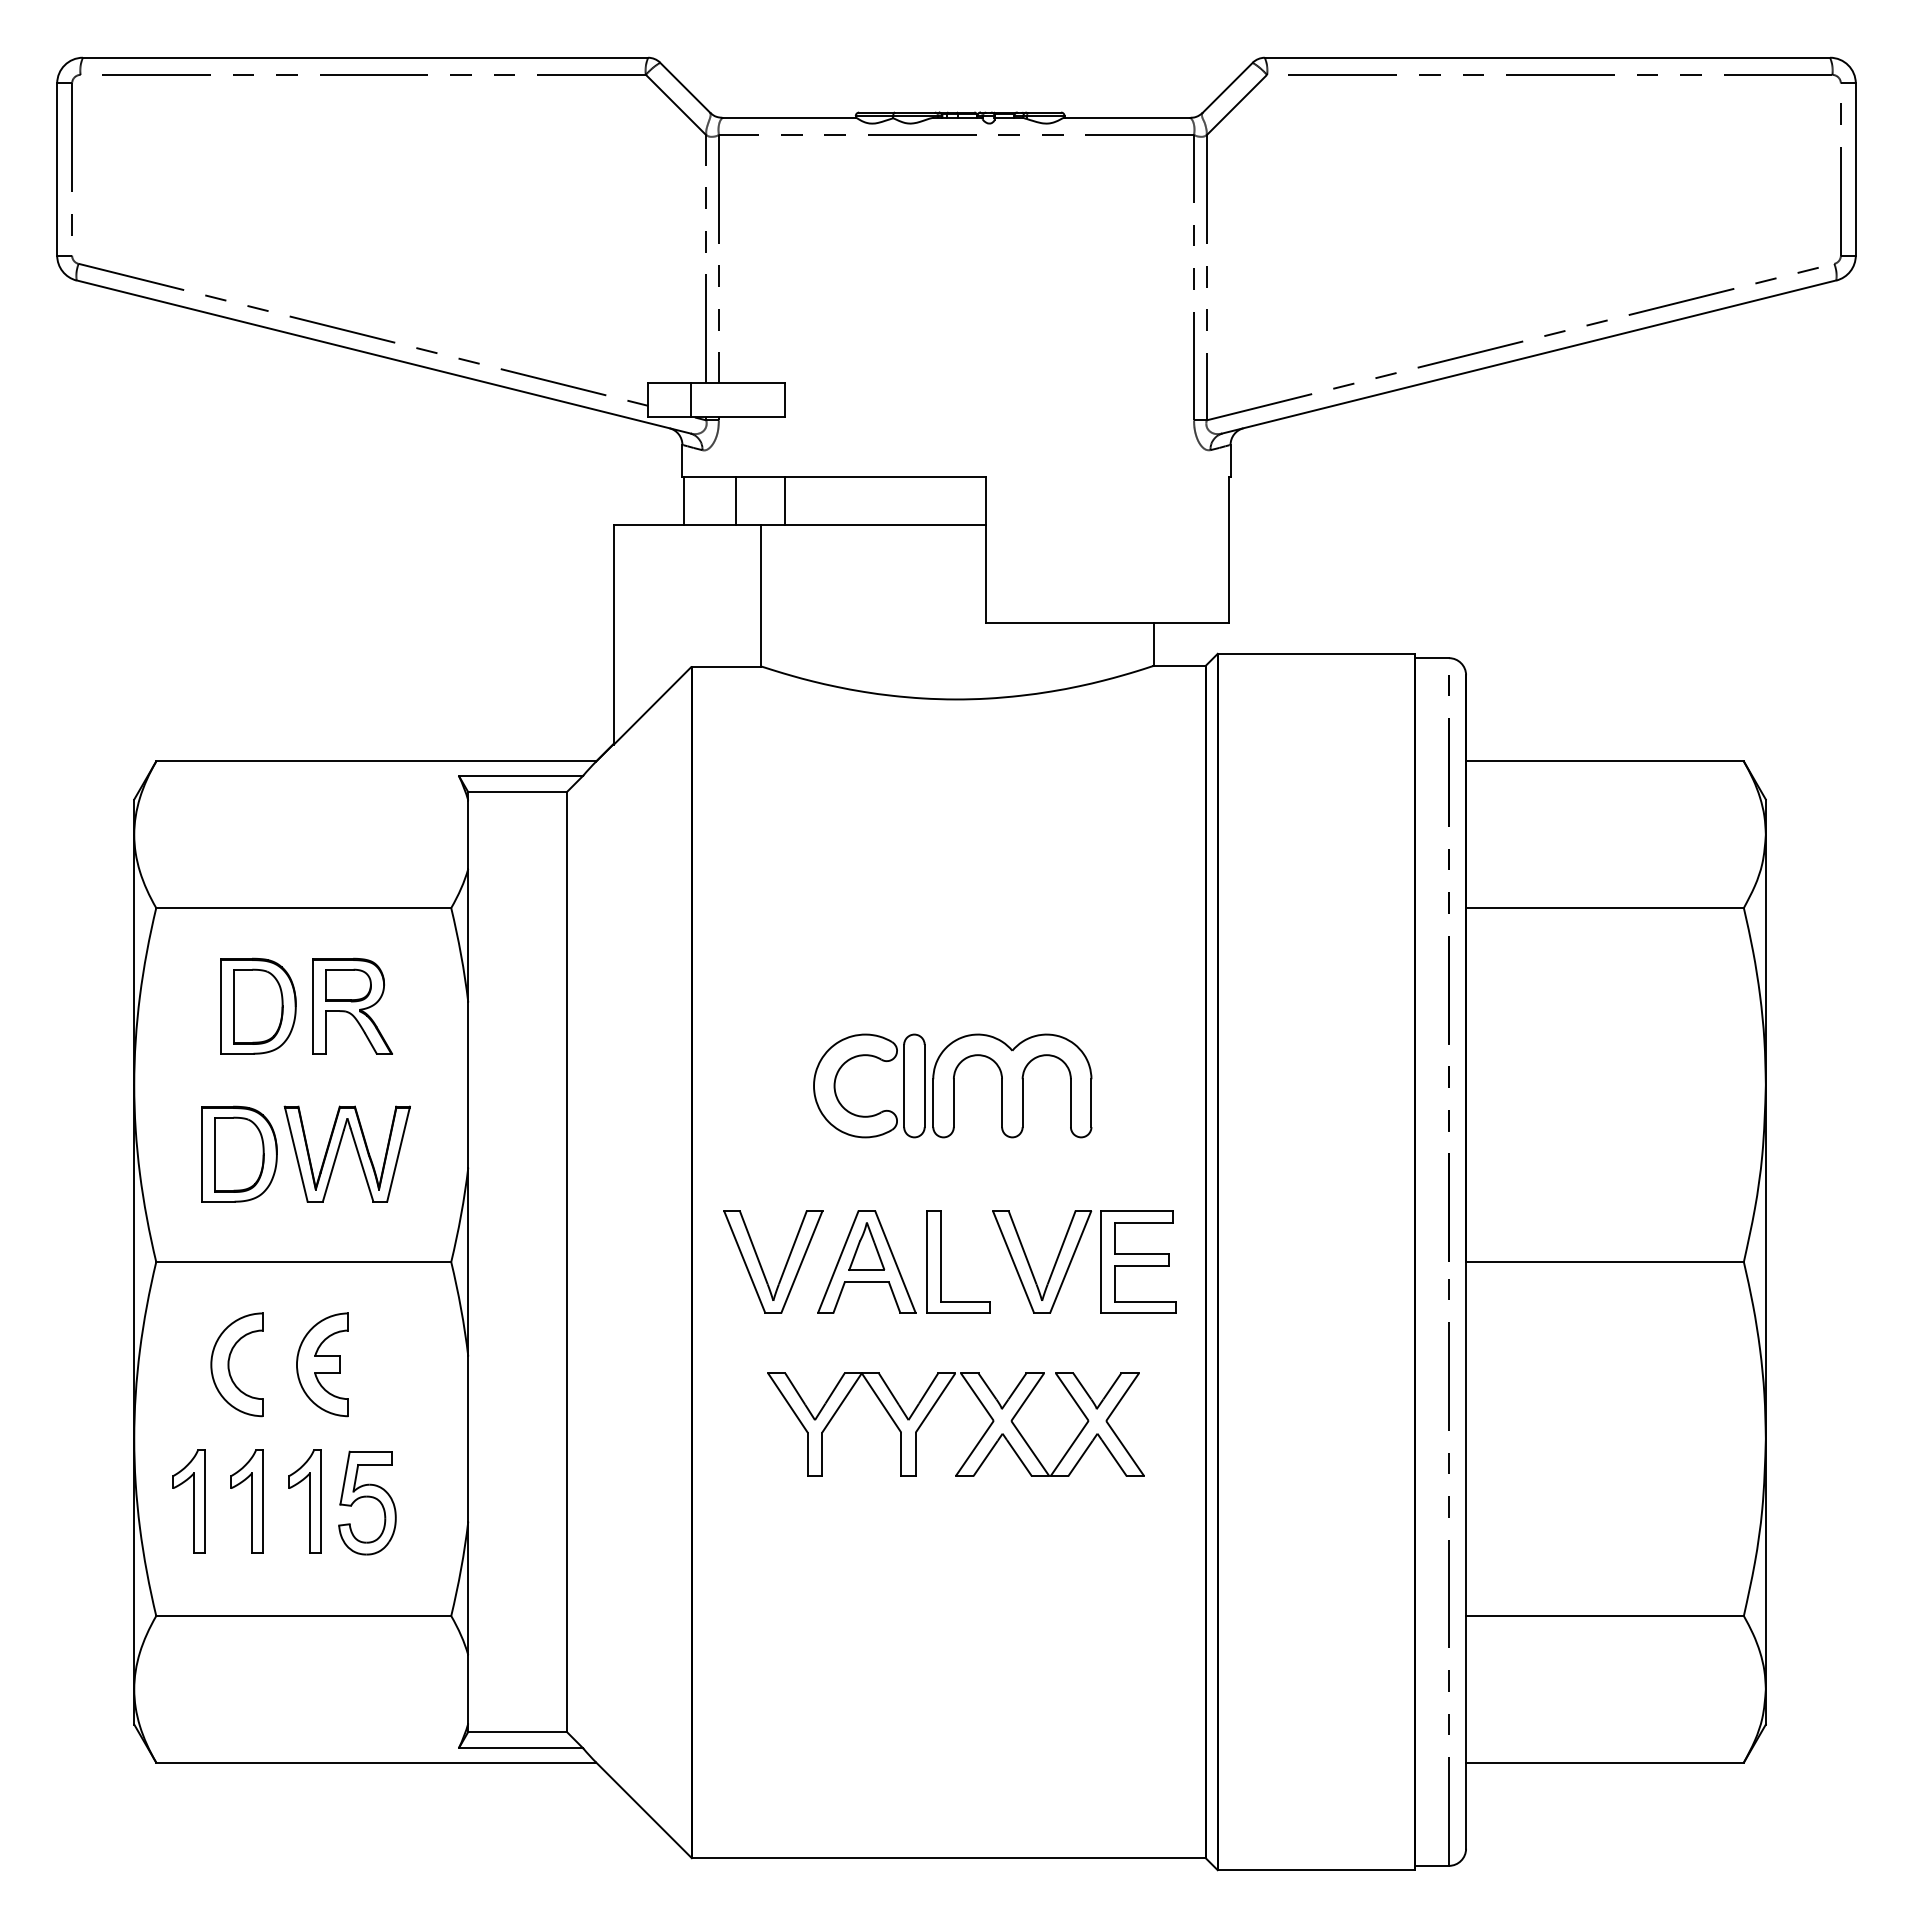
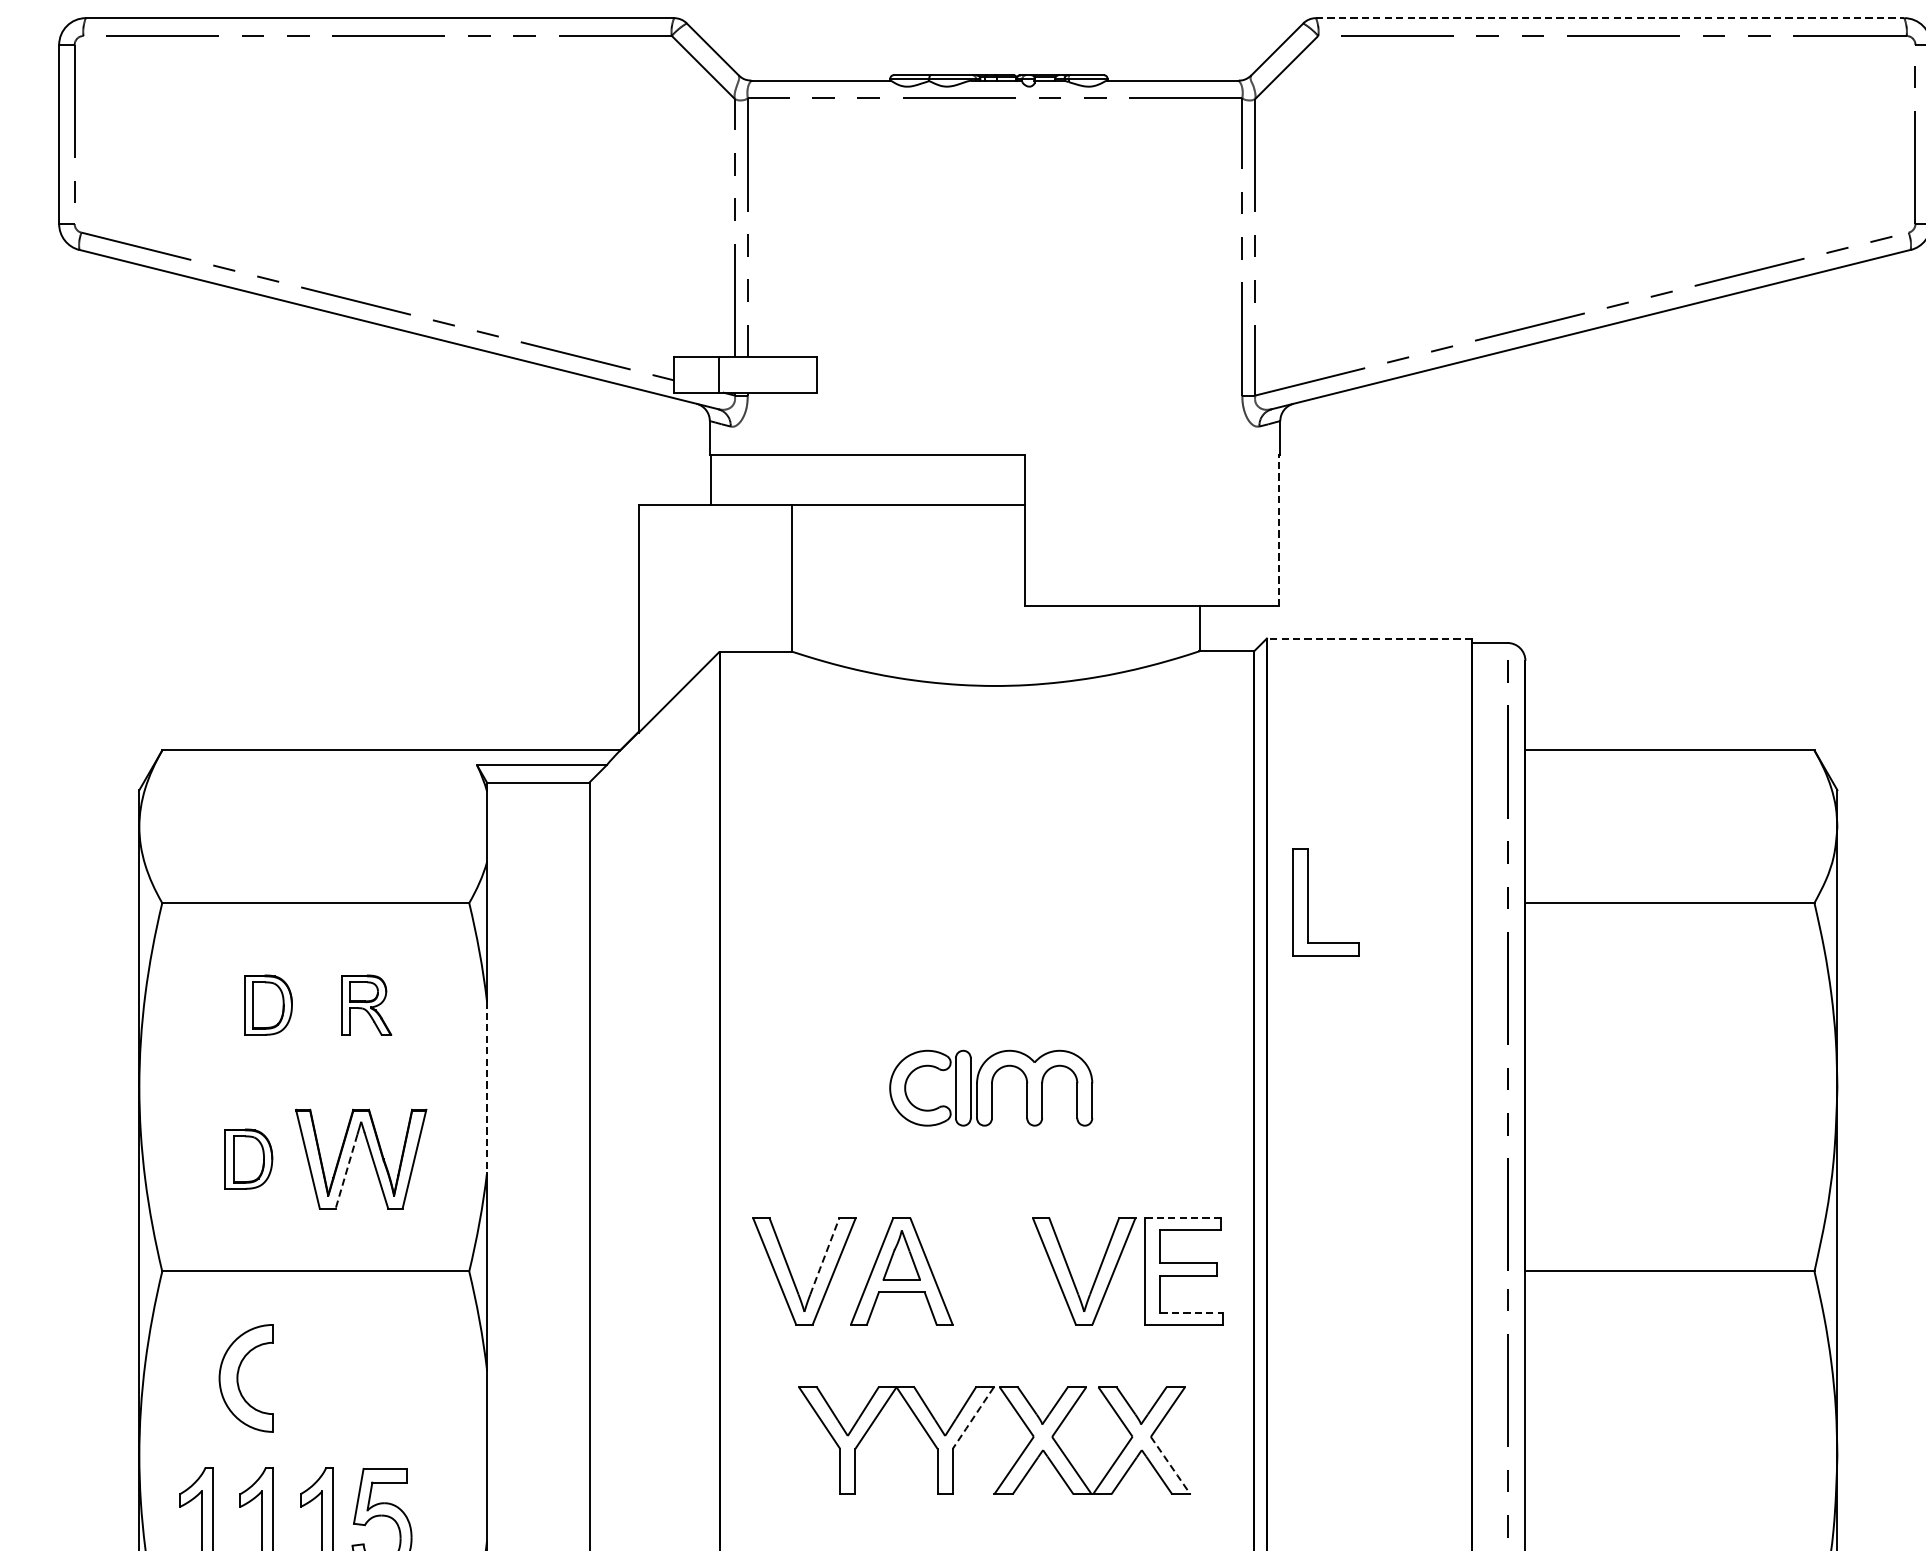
line: (1547, 57) -> (1610, 17), solid -> dashed
line: (735, 501) -> (765, 479), removed
line: (785, 501) -> (817, 479), removed
line: (1228, 550) -> (1278, 530), solid -> dashed
line: (1315, 653) -> (1368, 638), solid -> dashed
part: (258, 1005) -> (268, 1004), size x0.6
part: (352, 1005) -> (366, 1004), size x0.6
line: (468, 1085) -> (487, 1087), solid -> dashed
part: (952, 1085) -> (990, 1087), size x0.7
part: (239, 1153) -> (248, 1158), size x0.6
line: (333, 1166) -> (346, 1172), solid -> dashed
line: (1137, 1210) -> (1183, 1217), solid -> dashed
line: (793, 1247) -> (825, 1256), solid -> dashed
part: (941, 1261) -> (1308, 901), moved
line: (1146, 1301) -> (1192, 1312), solid -> dashed
part: (322, 1364) -> (335, 1378), removed
line: (935, 1403) -> (973, 1418), solid -> dashed
line: (1125, 1449) -> (1170, 1466), solid -> dashed

